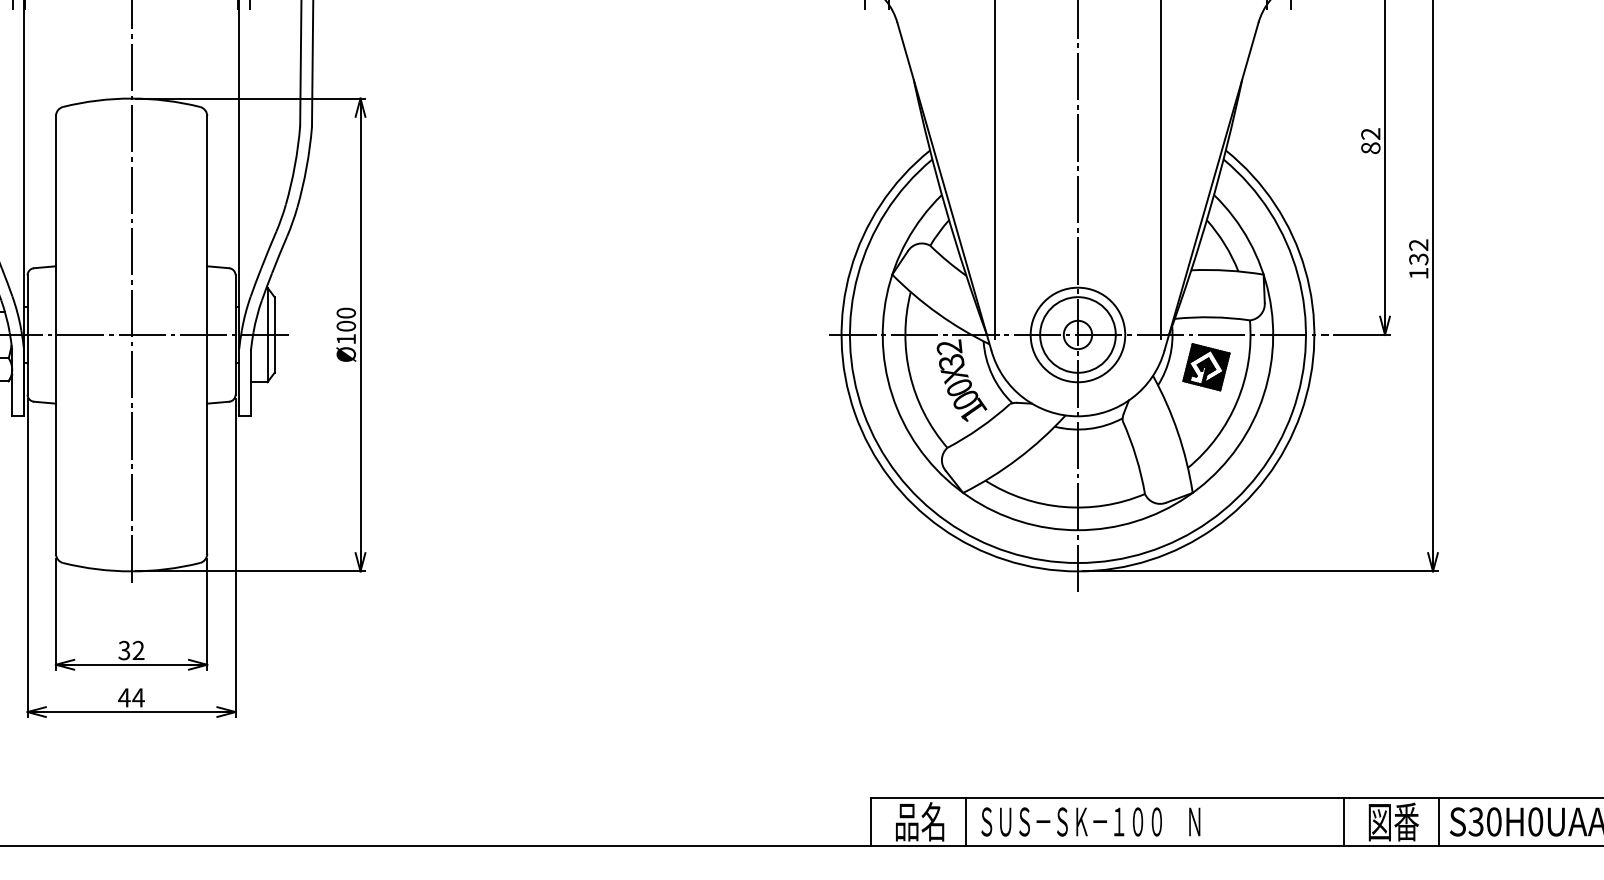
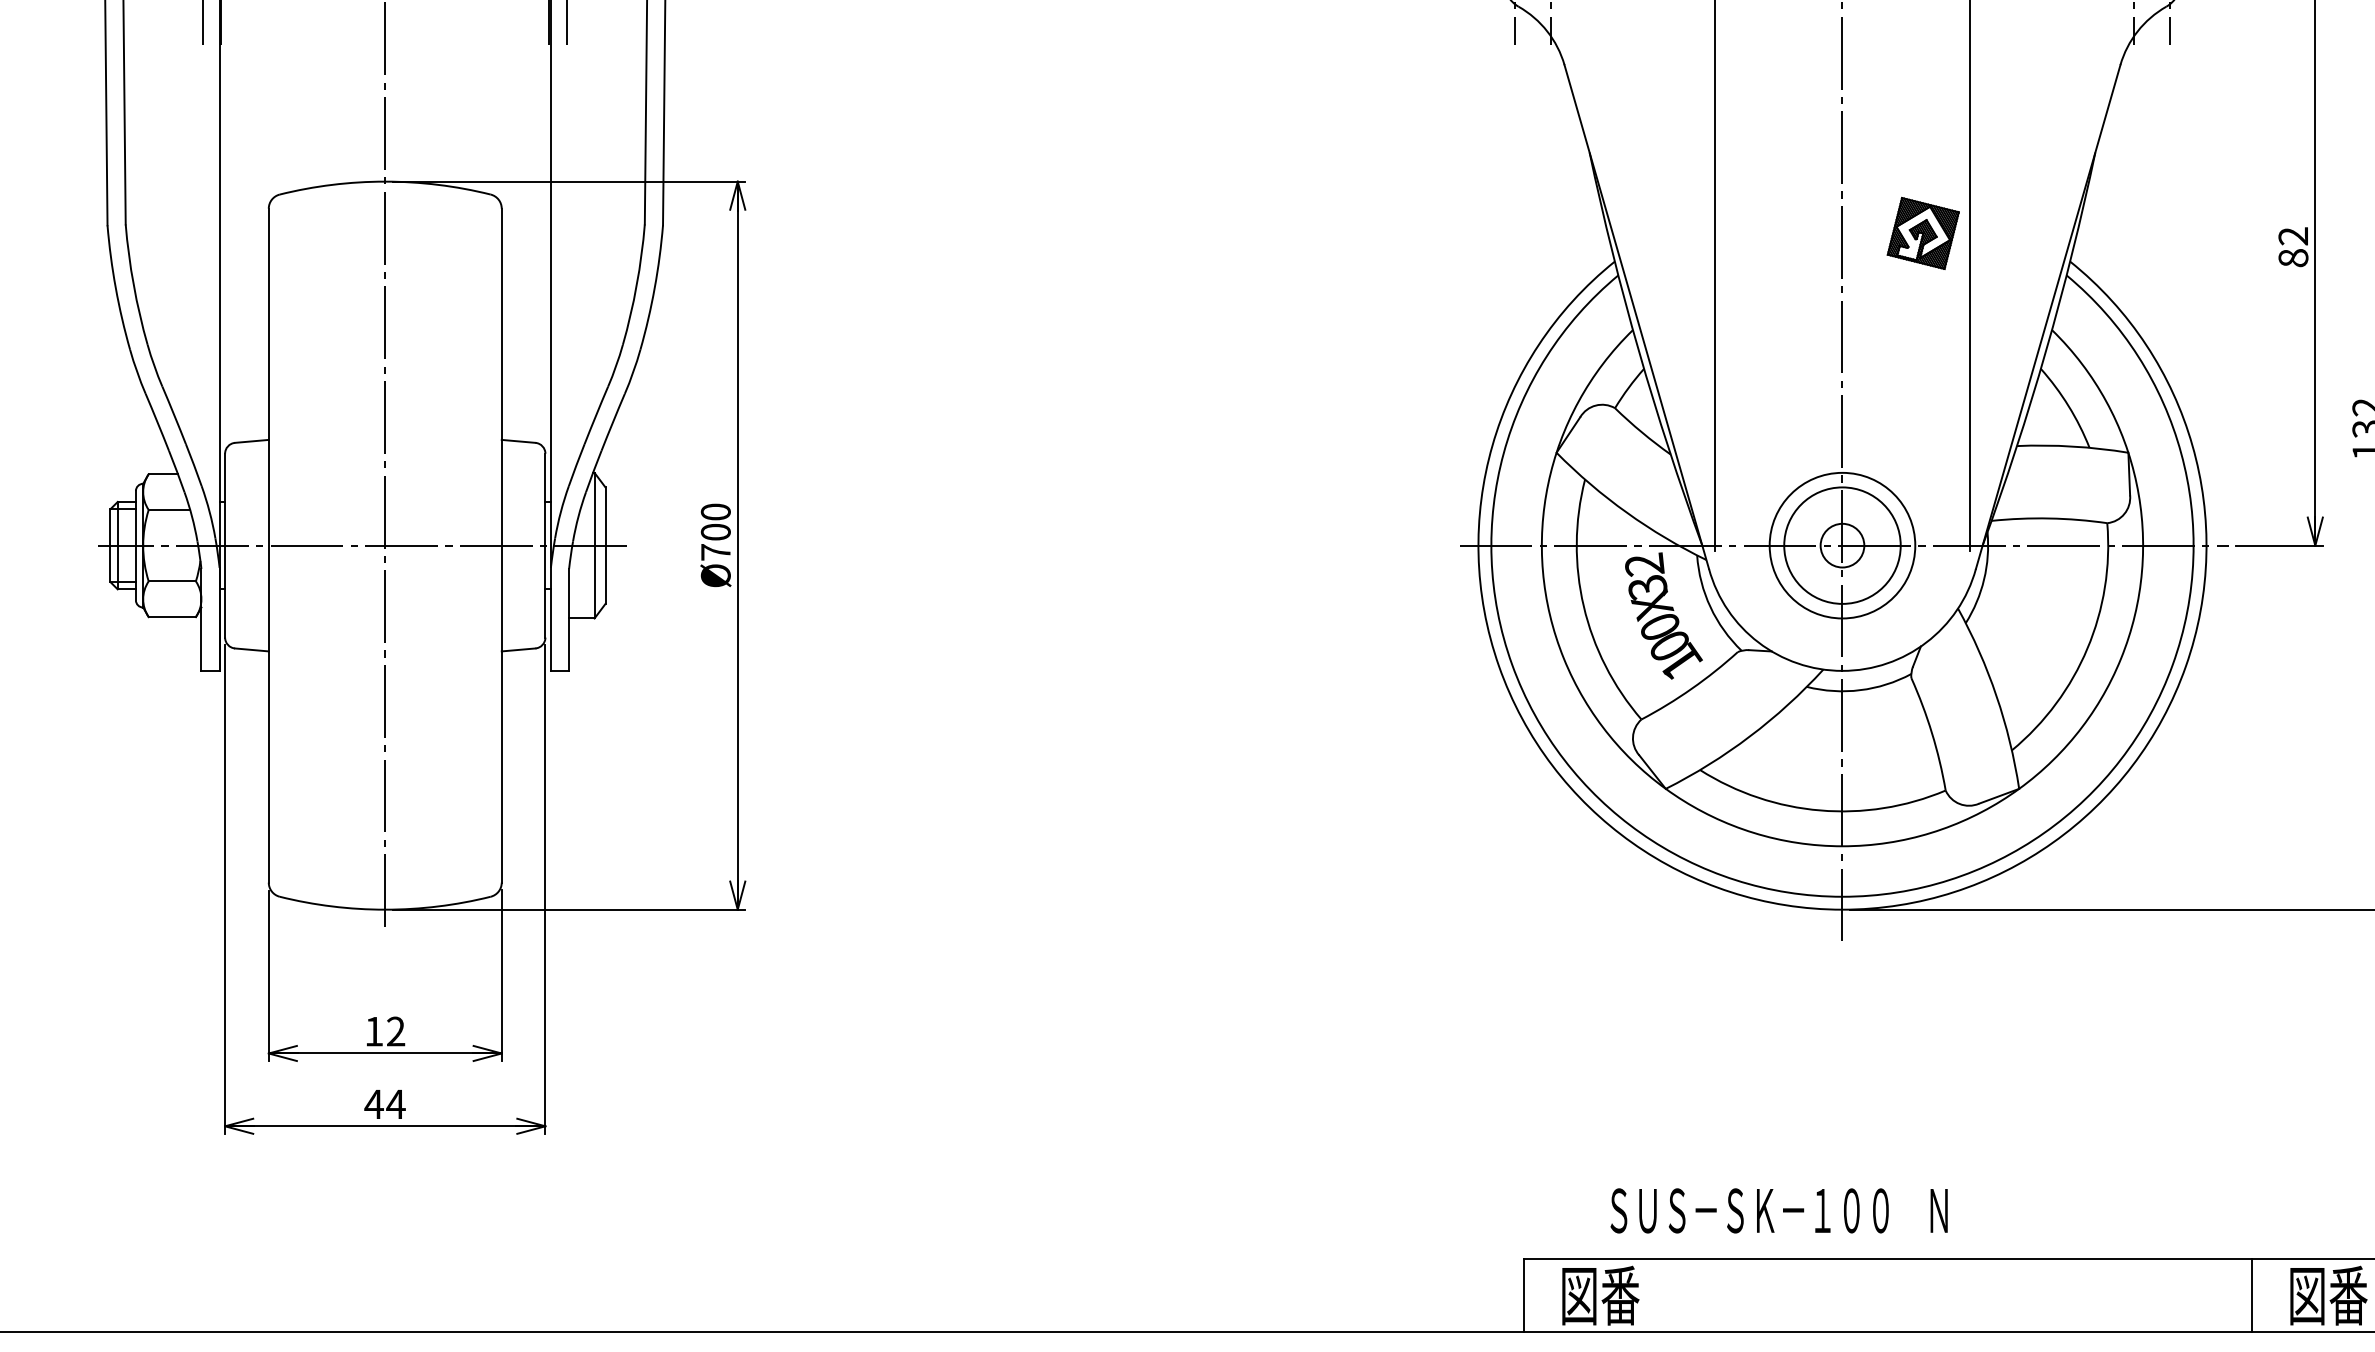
text: (345, 338) -> (714, 551), Ø100 -> Ø700
part: (1206, 367) -> (1923, 233), moved
text: (124, 650) -> (374, 1031), 32 -> 12
text: (921, 821) -> (1601, 1294), 品名 -> 図番
line: (965, 821) -> (1669, 1294), removed
text: (1090, 821) -> (1778, 1210), moved

